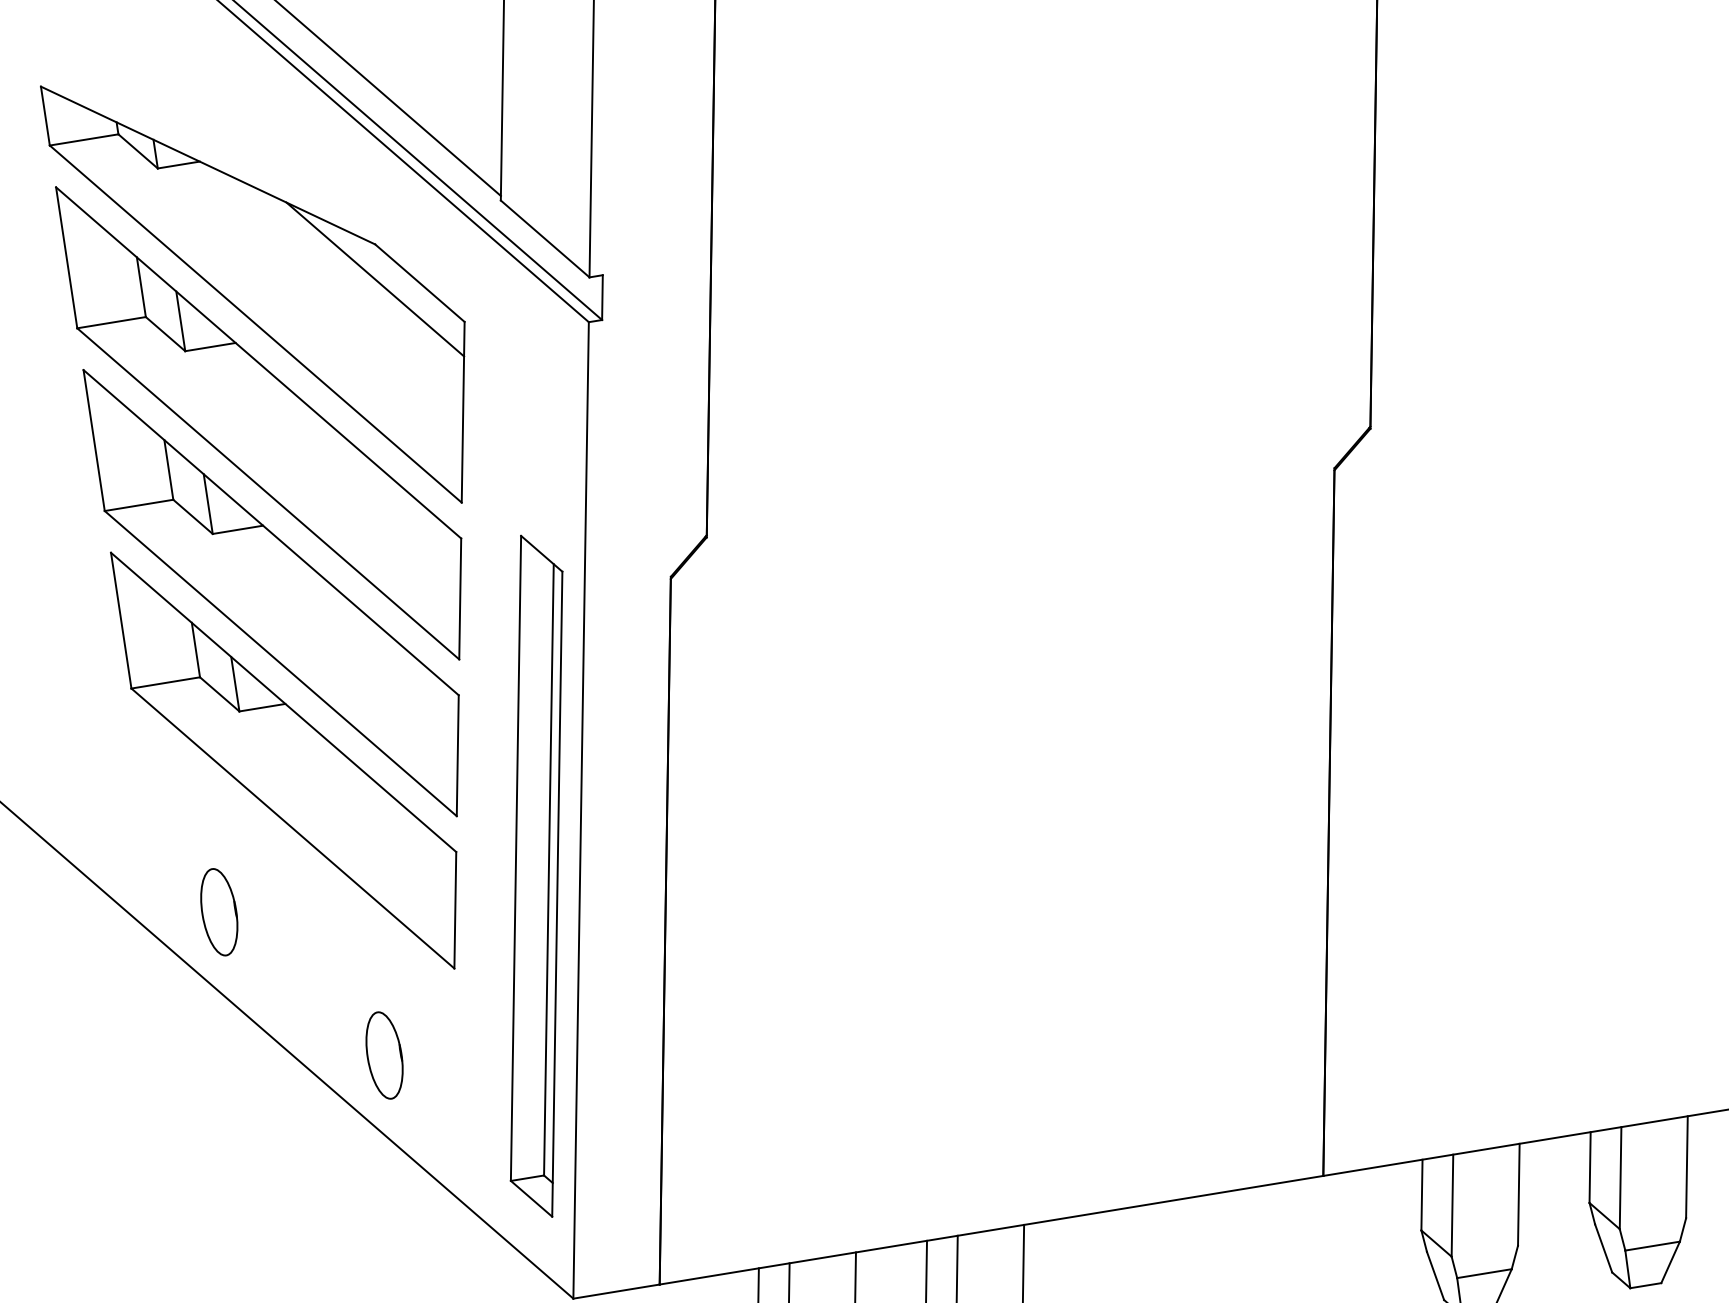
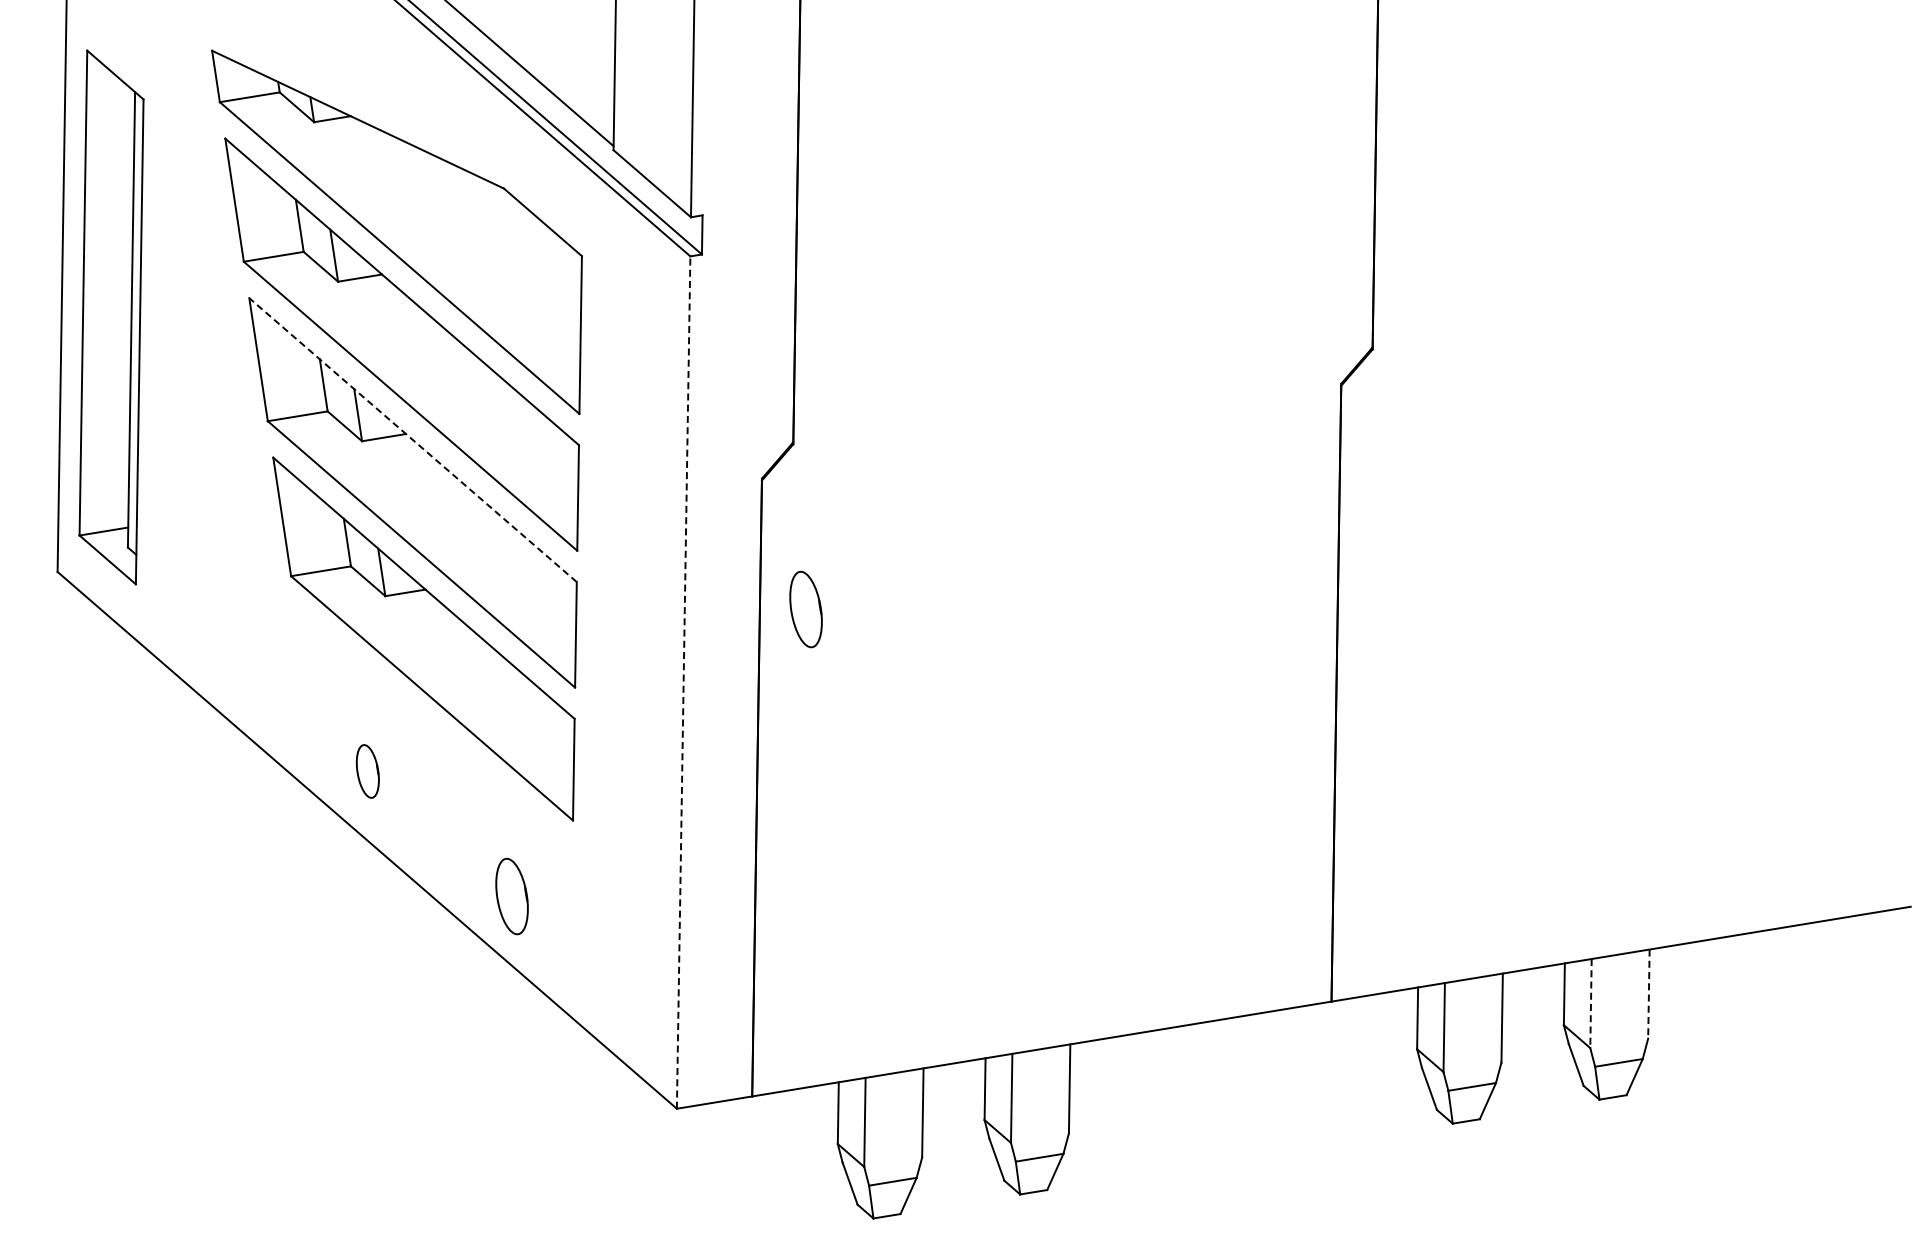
line: (374, 279) -> (503, 219), removed
line: (271, 533) -> (413, 440), solid -> dashed
part: (720, 726) -> (805, 609), added
line: (580, 810) -> (683, 682), solid -> dashed
part: (536, 875) -> (644, 739), removed
part: (218, 912) -> (367, 771), size x0.7
line: (1686, 1167) -> (1648, 994), solid -> dashed
line: (1620, 1178) -> (1590, 1003), solid -> dashed

